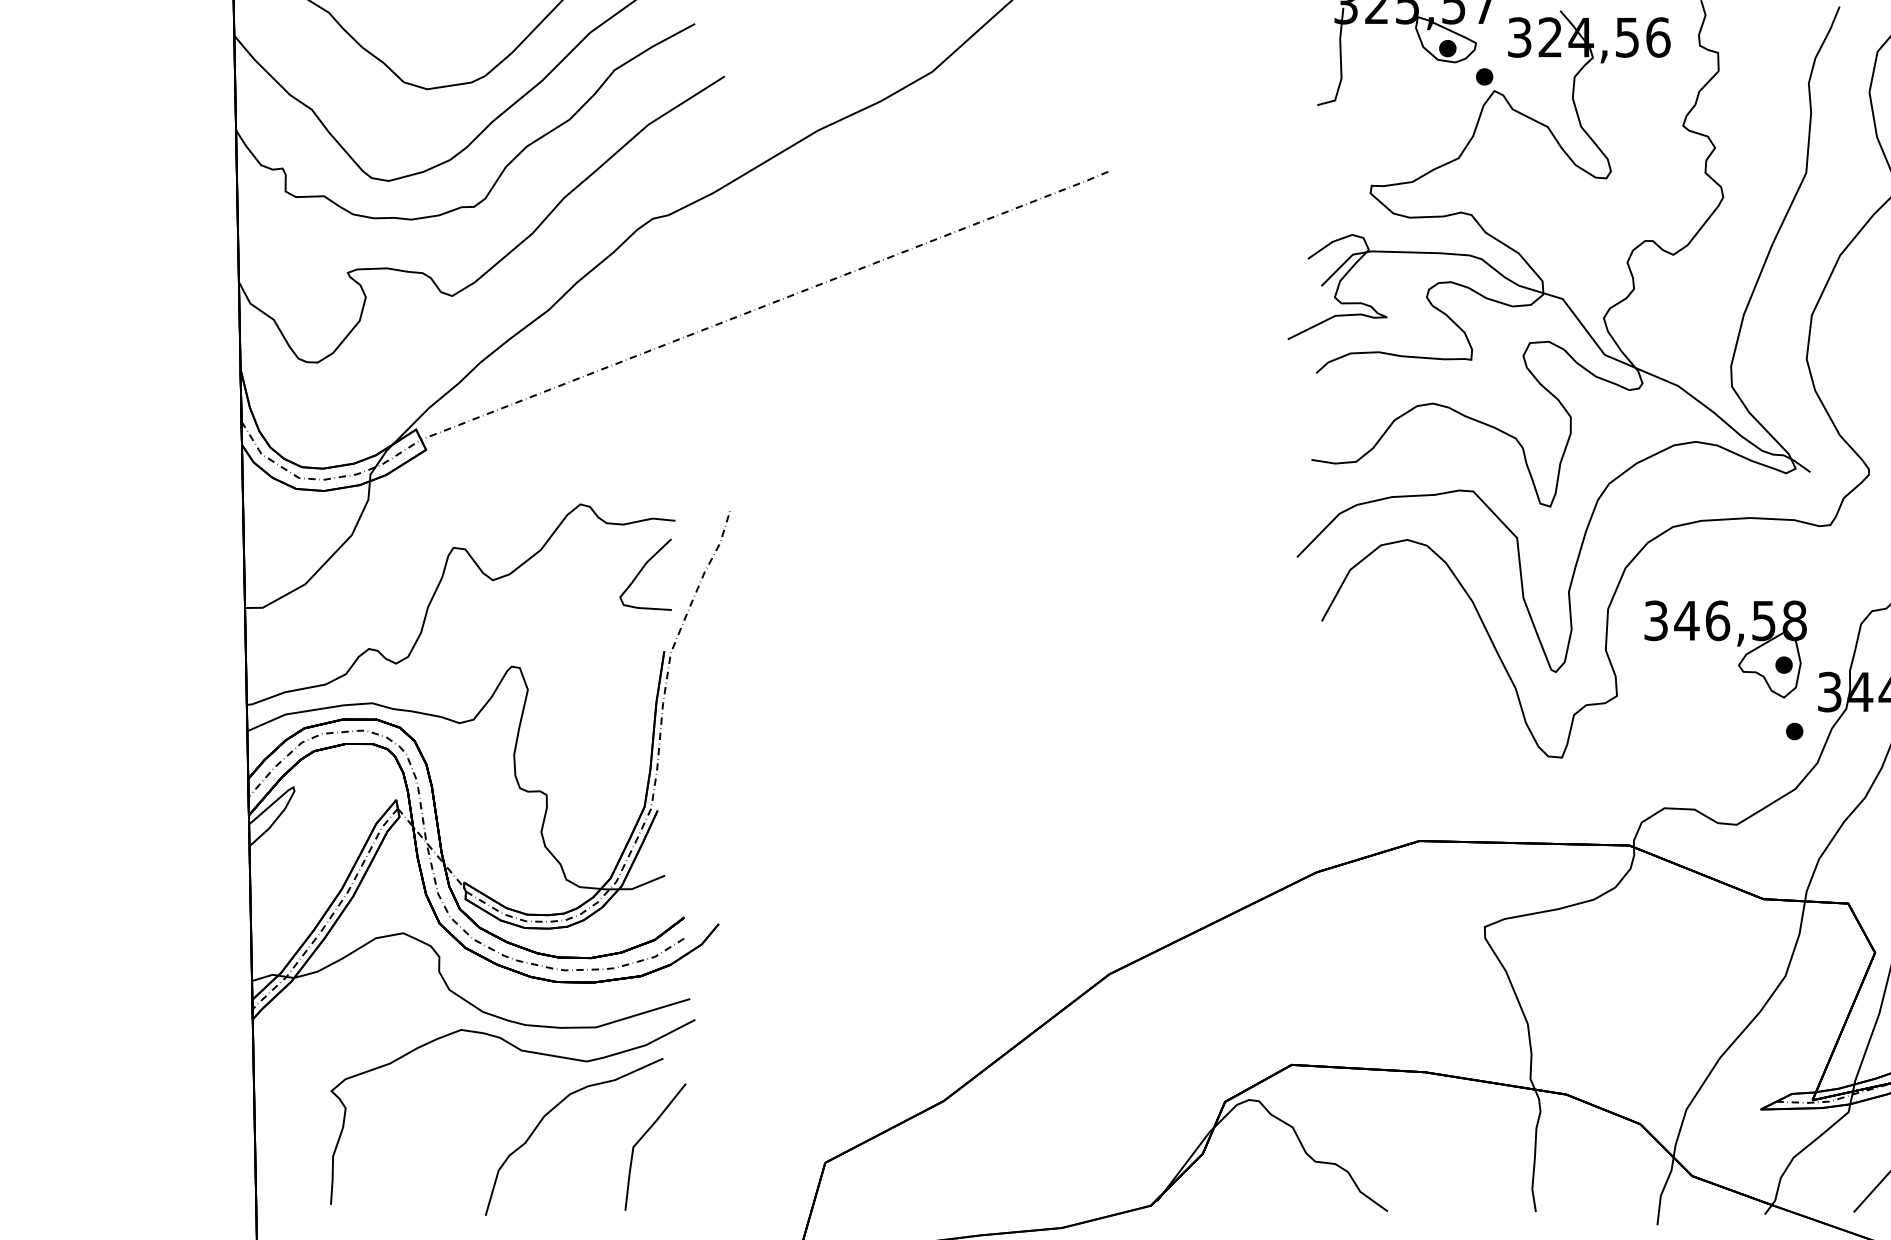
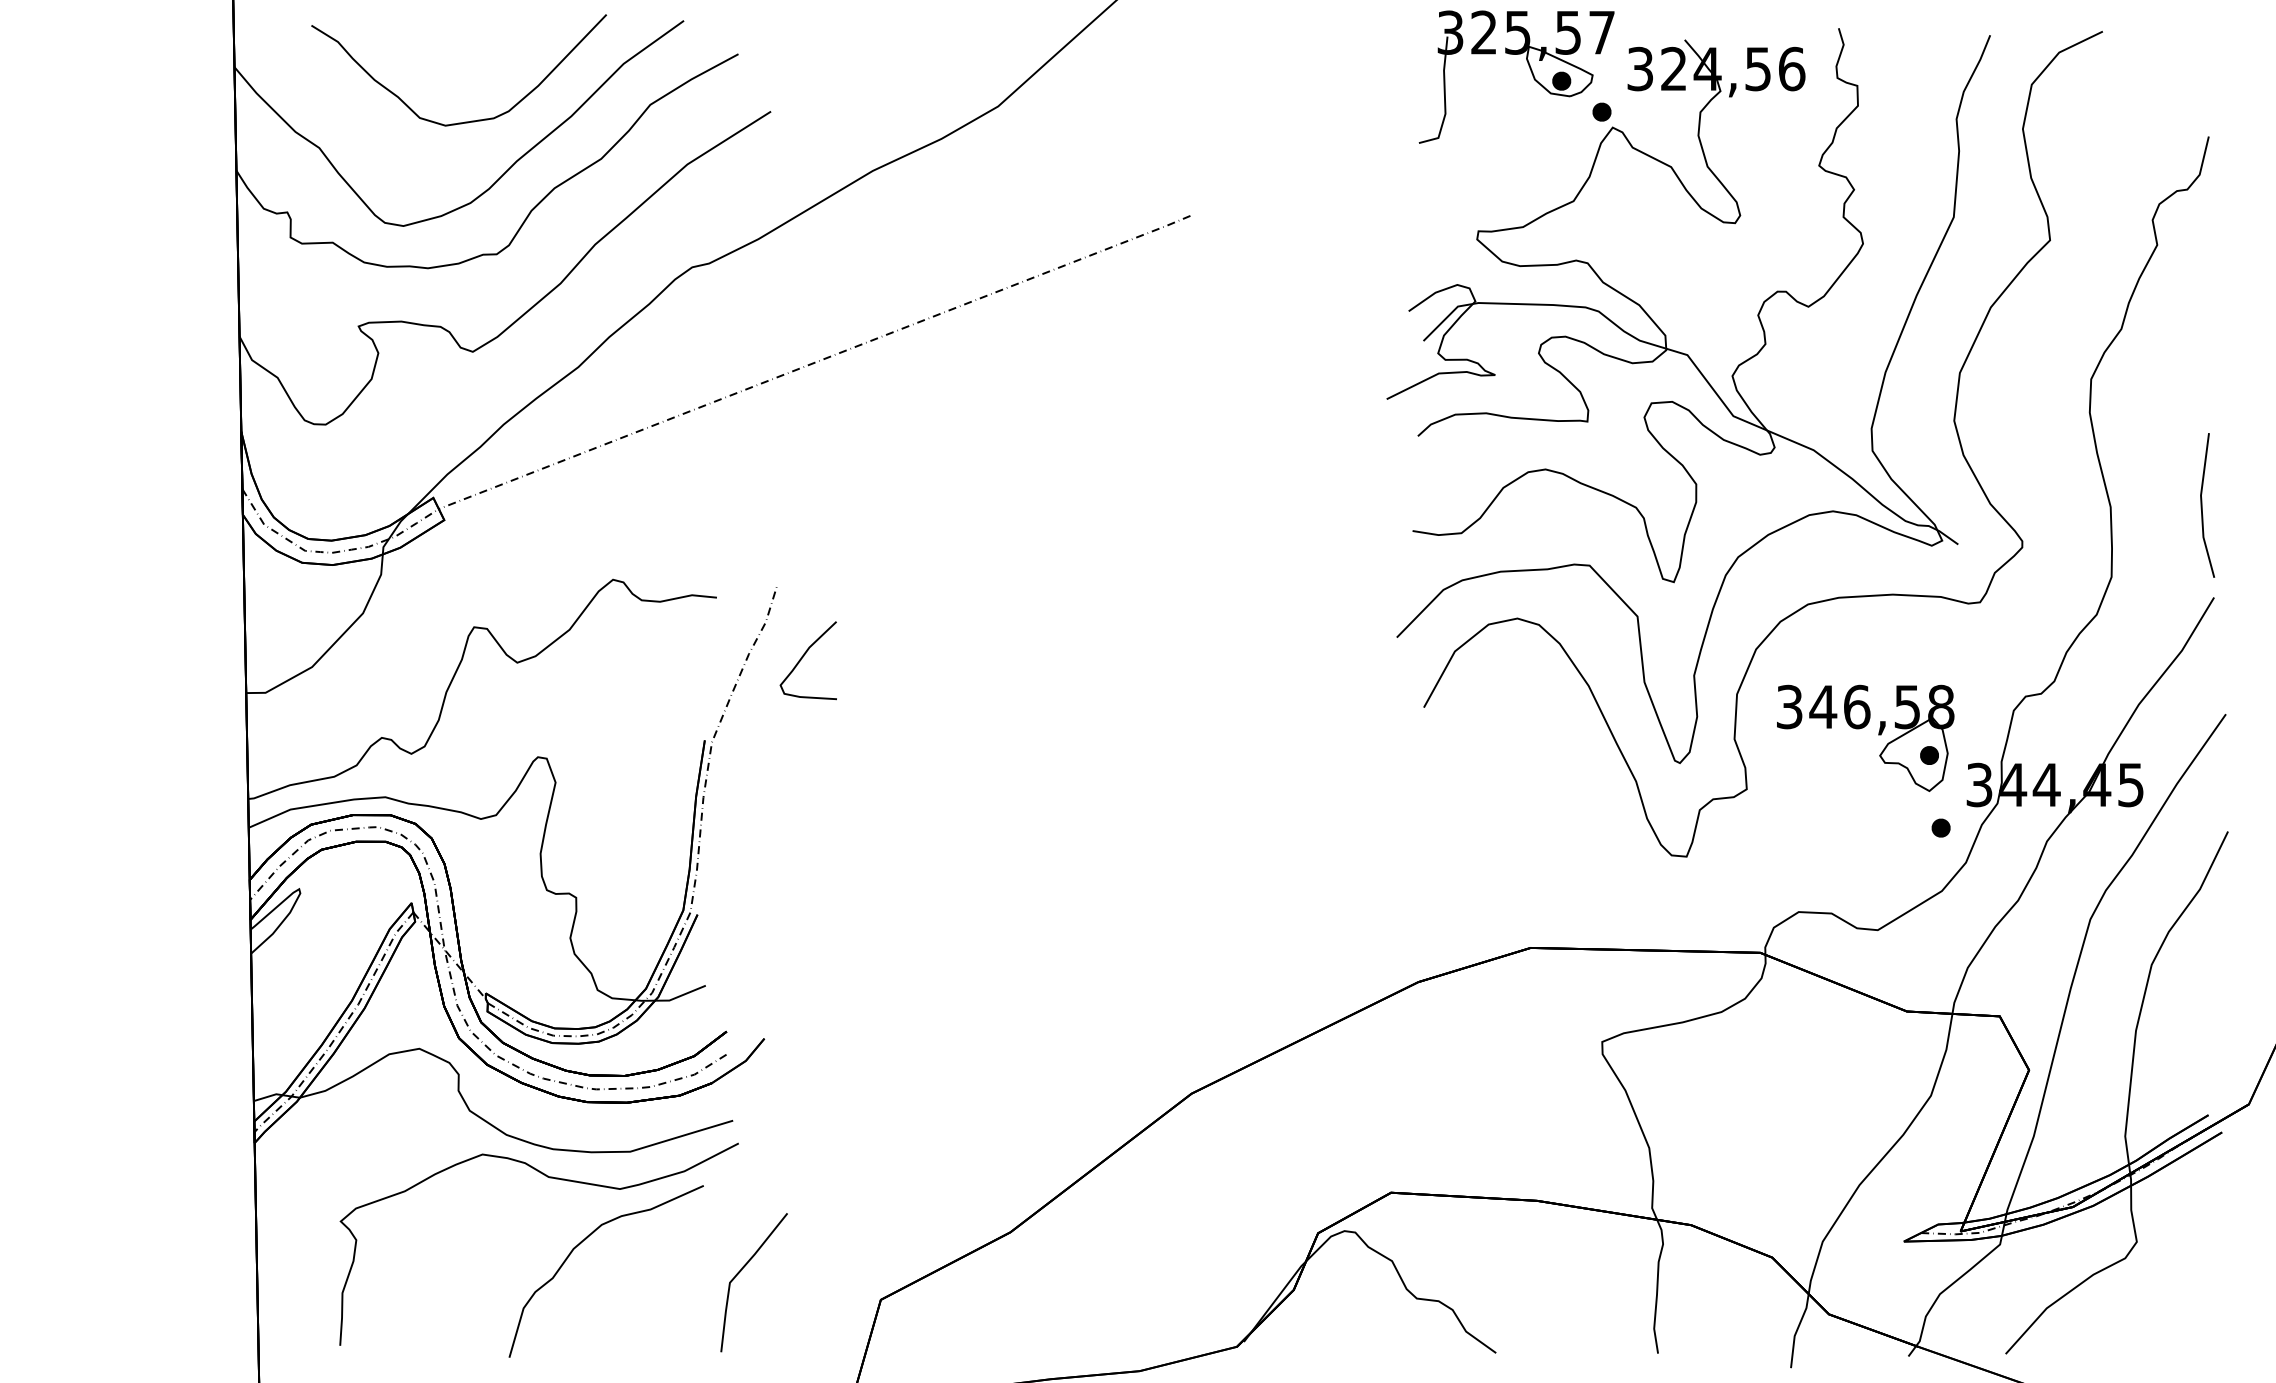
curve: (642, 570) -> (804, 656), moved
line: (643, 1136) -> (741, 1271), moved

